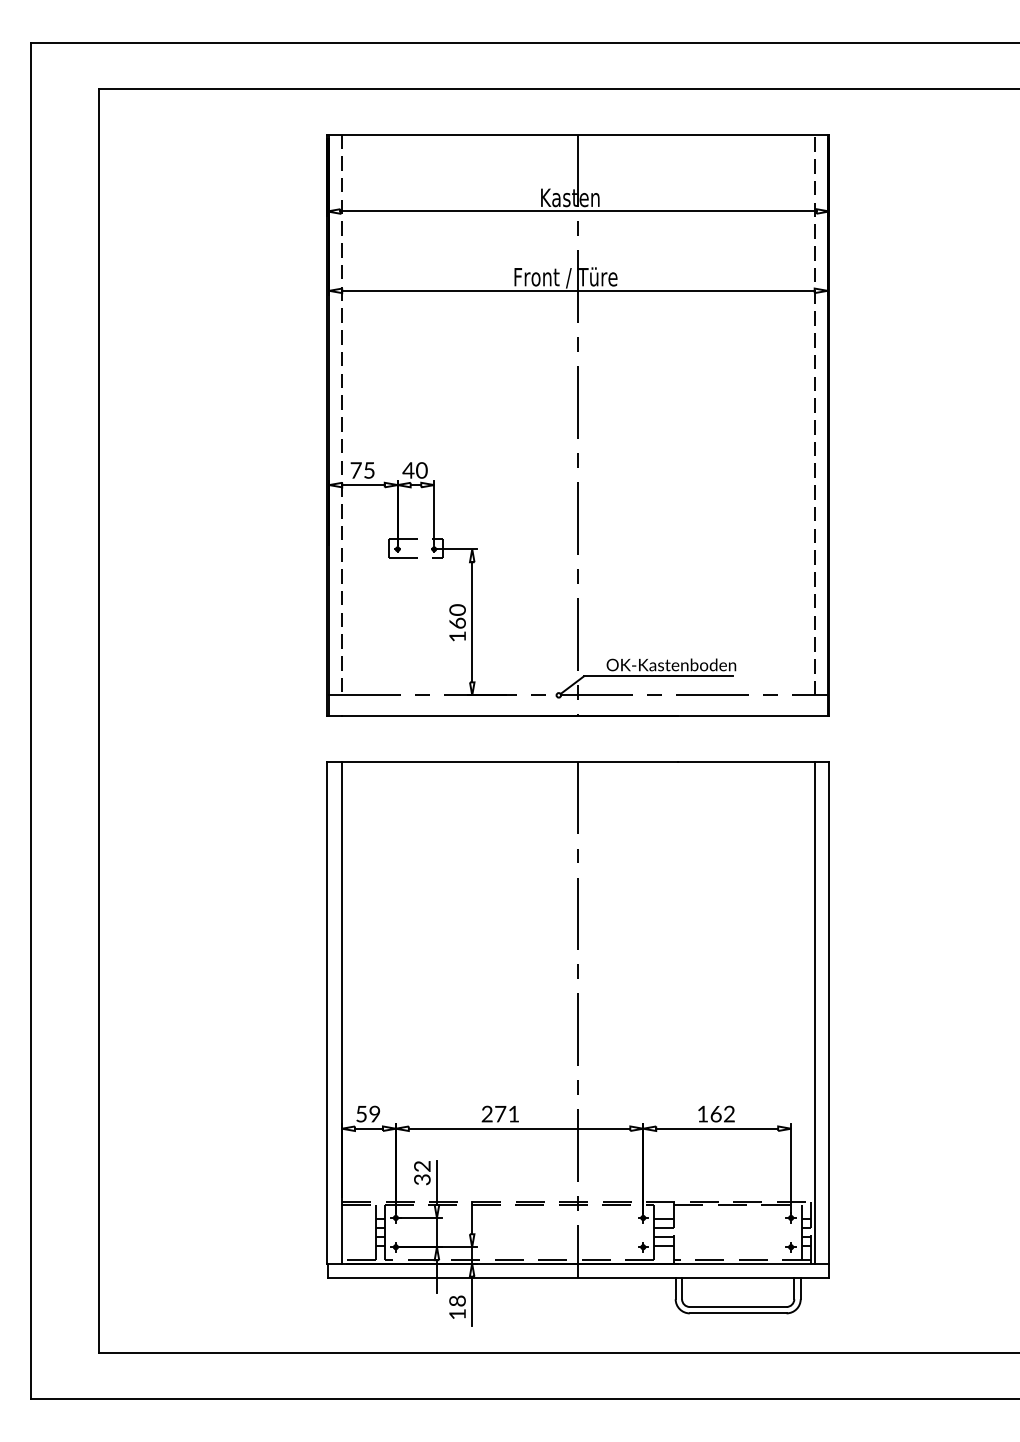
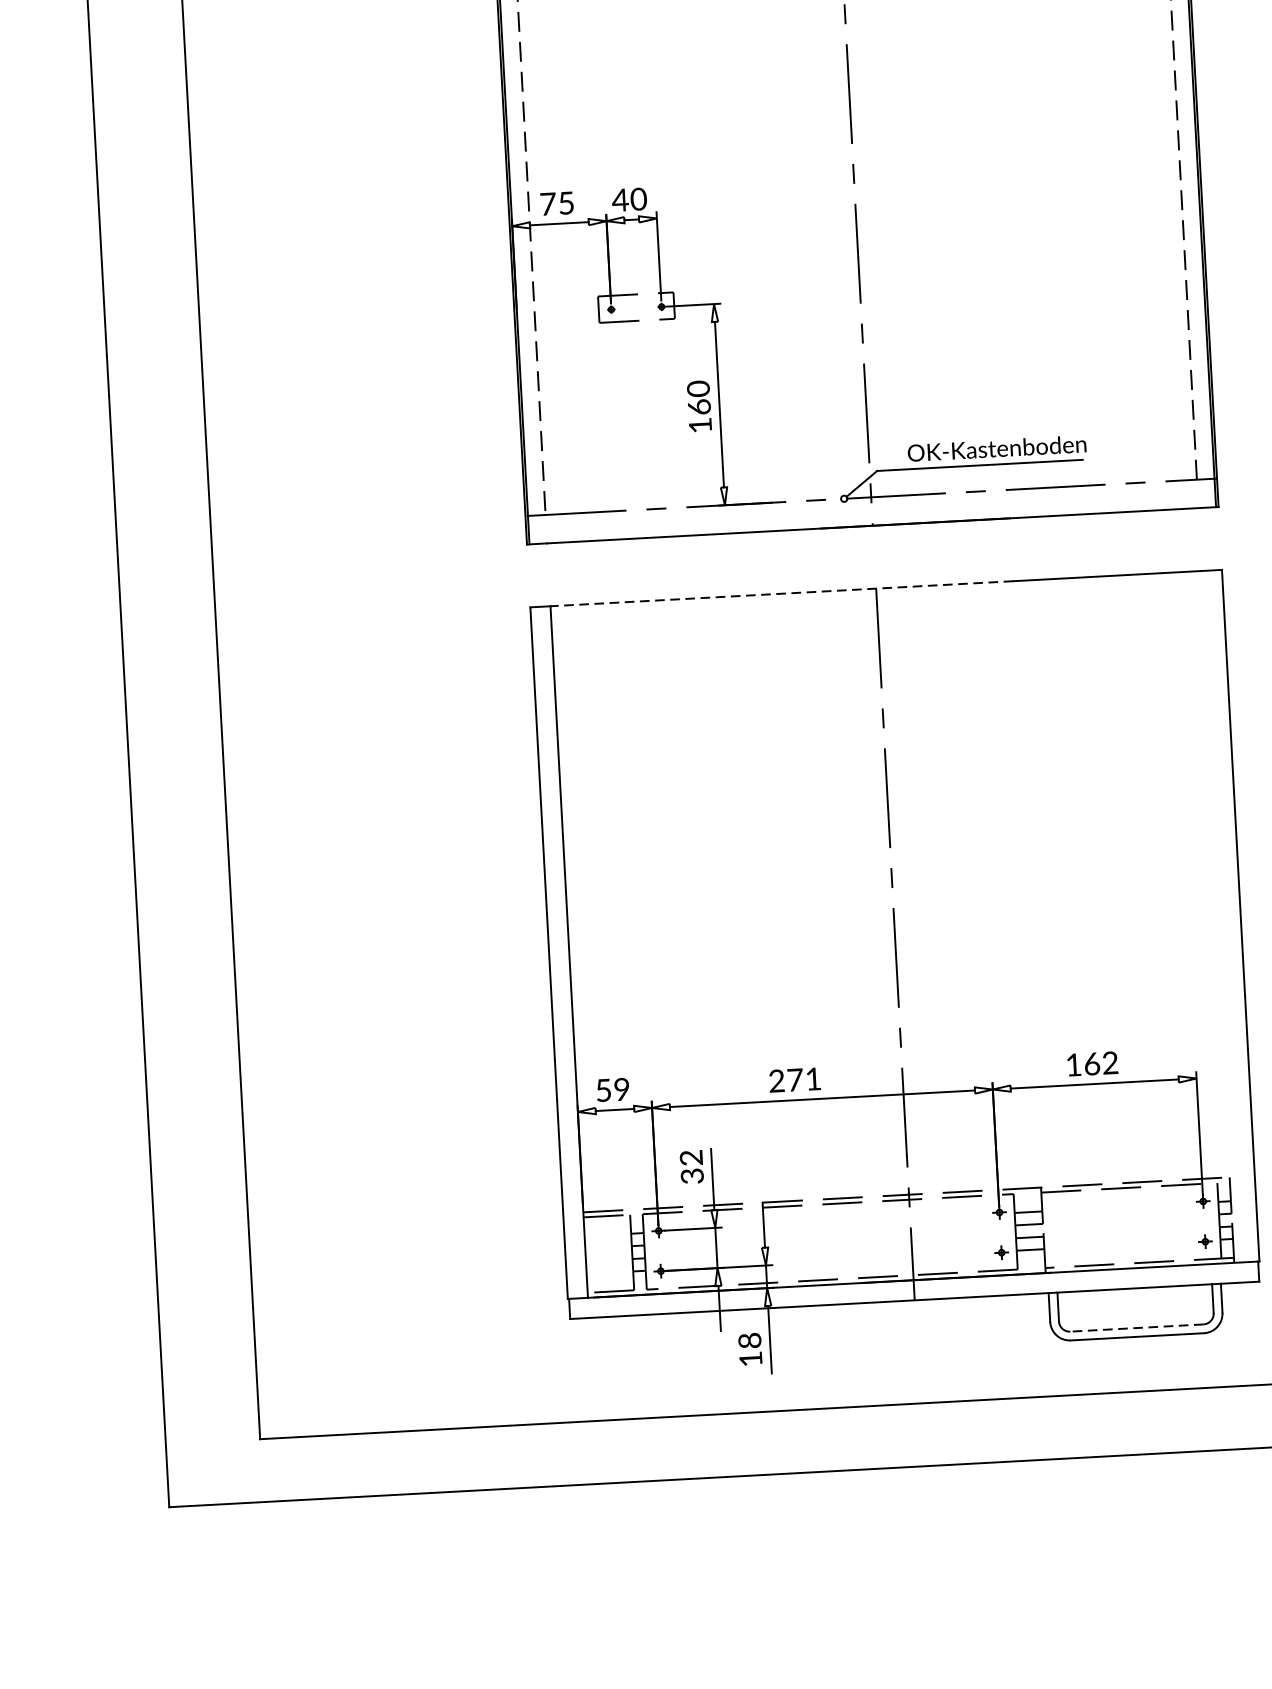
line: (510, 761) -> (782, 593), solid -> dashed
line: (814, 1012) -> (1220, 916), removed
line: (737, 1307) -> (1136, 1328), solid -> dashed

